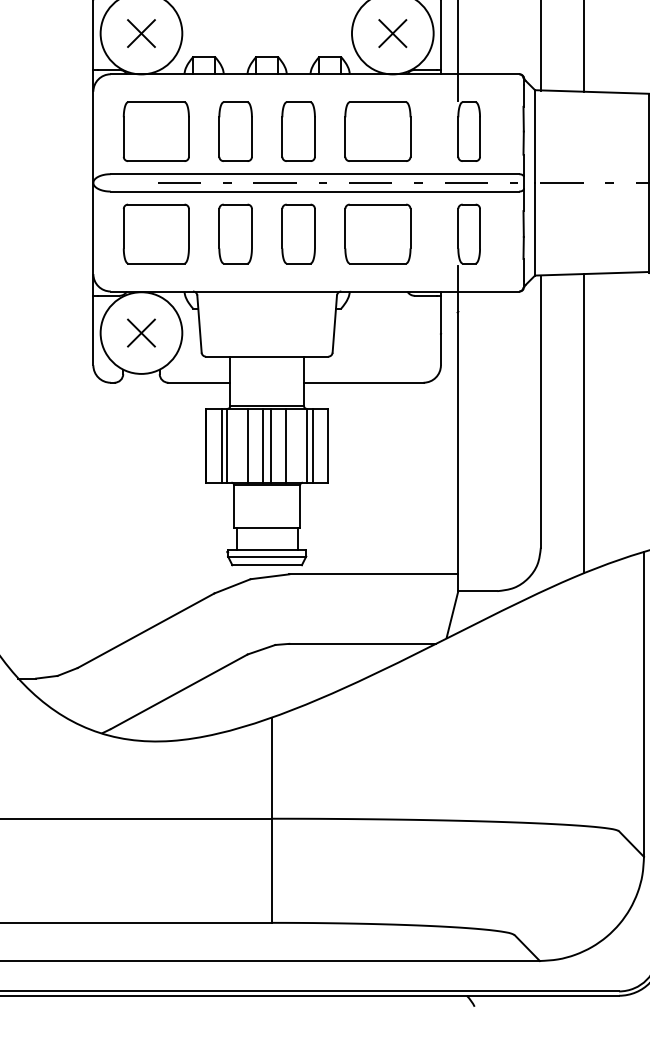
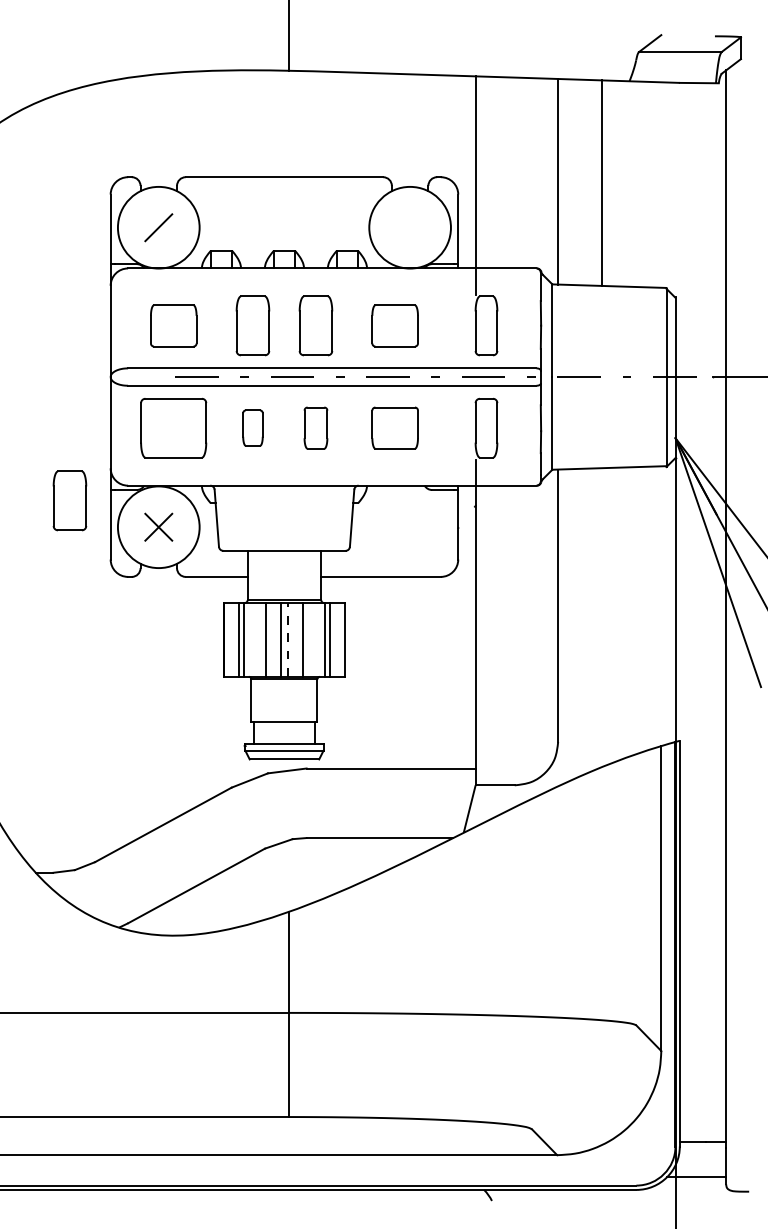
line: (141, 33) -> (158, 227), removed
part: (392, 33) -> (409, 227), removed
part: (156, 131) -> (173, 325), size x0.7
part: (377, 131) -> (394, 325), size x0.7
part: (235, 233) -> (252, 427), size x0.6
part: (298, 233) -> (315, 427), size x0.7
part: (377, 233) -> (394, 427), size x0.7
part: (52, 306) -> (69, 500), added
line: (584, 423) -> (601, 617), removed
line: (271, 445) -> (288, 639), solid -> dashed

